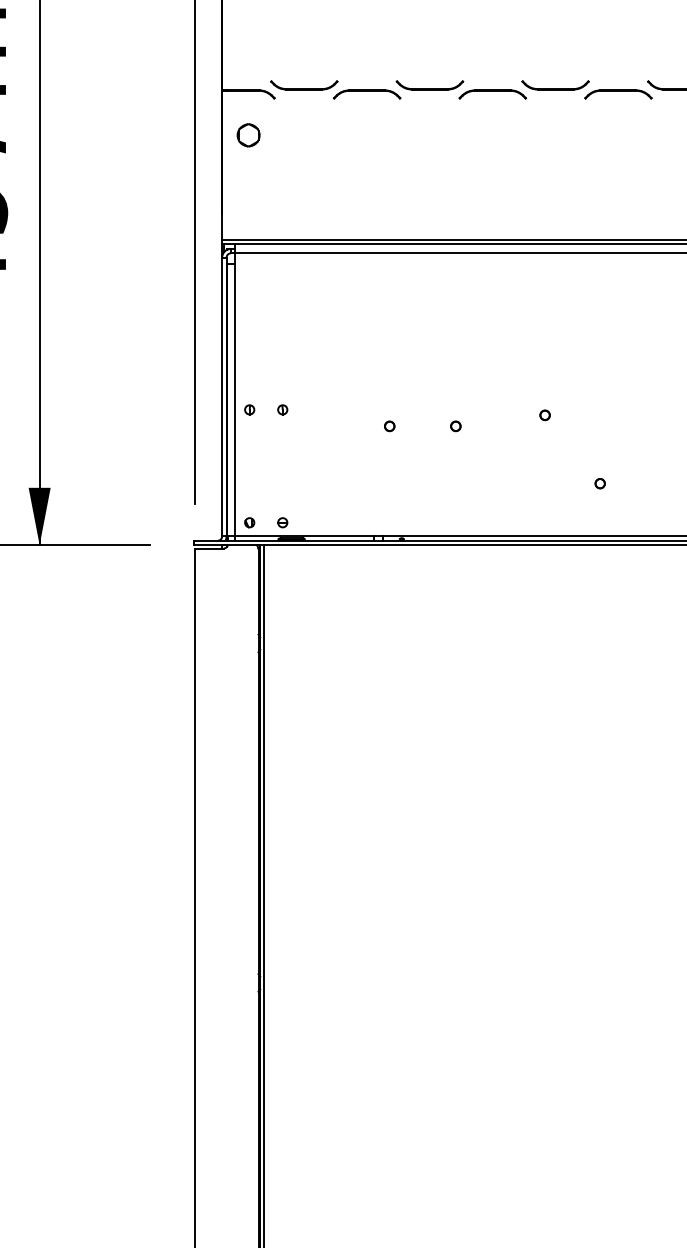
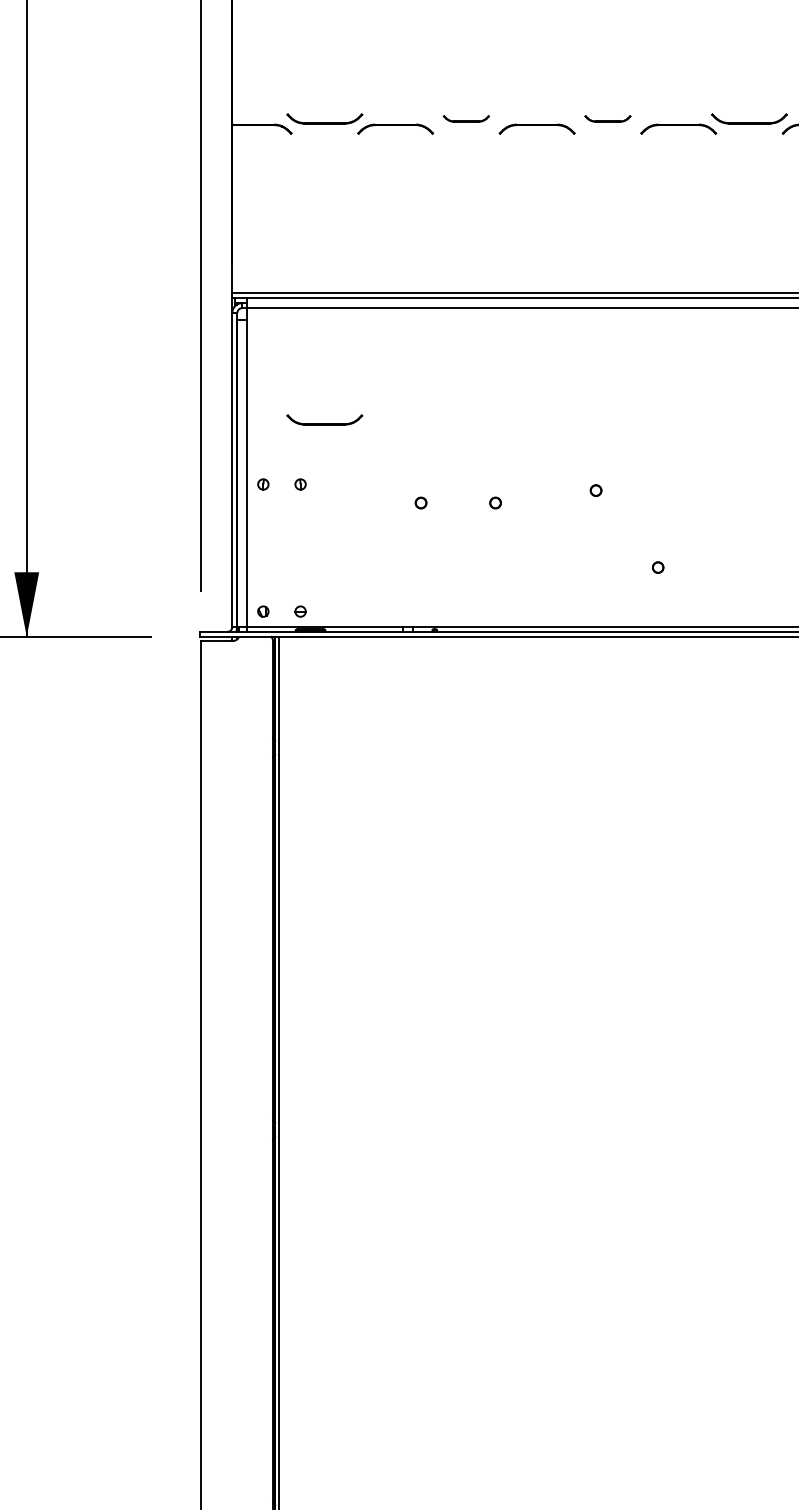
part: (430, 84) -> (466, 118), size x0.6
part: (555, 84) -> (607, 118), size x0.6
part: (248, 134) -> (261, 174), removed
part: (303, 352) -> (324, 419), added

